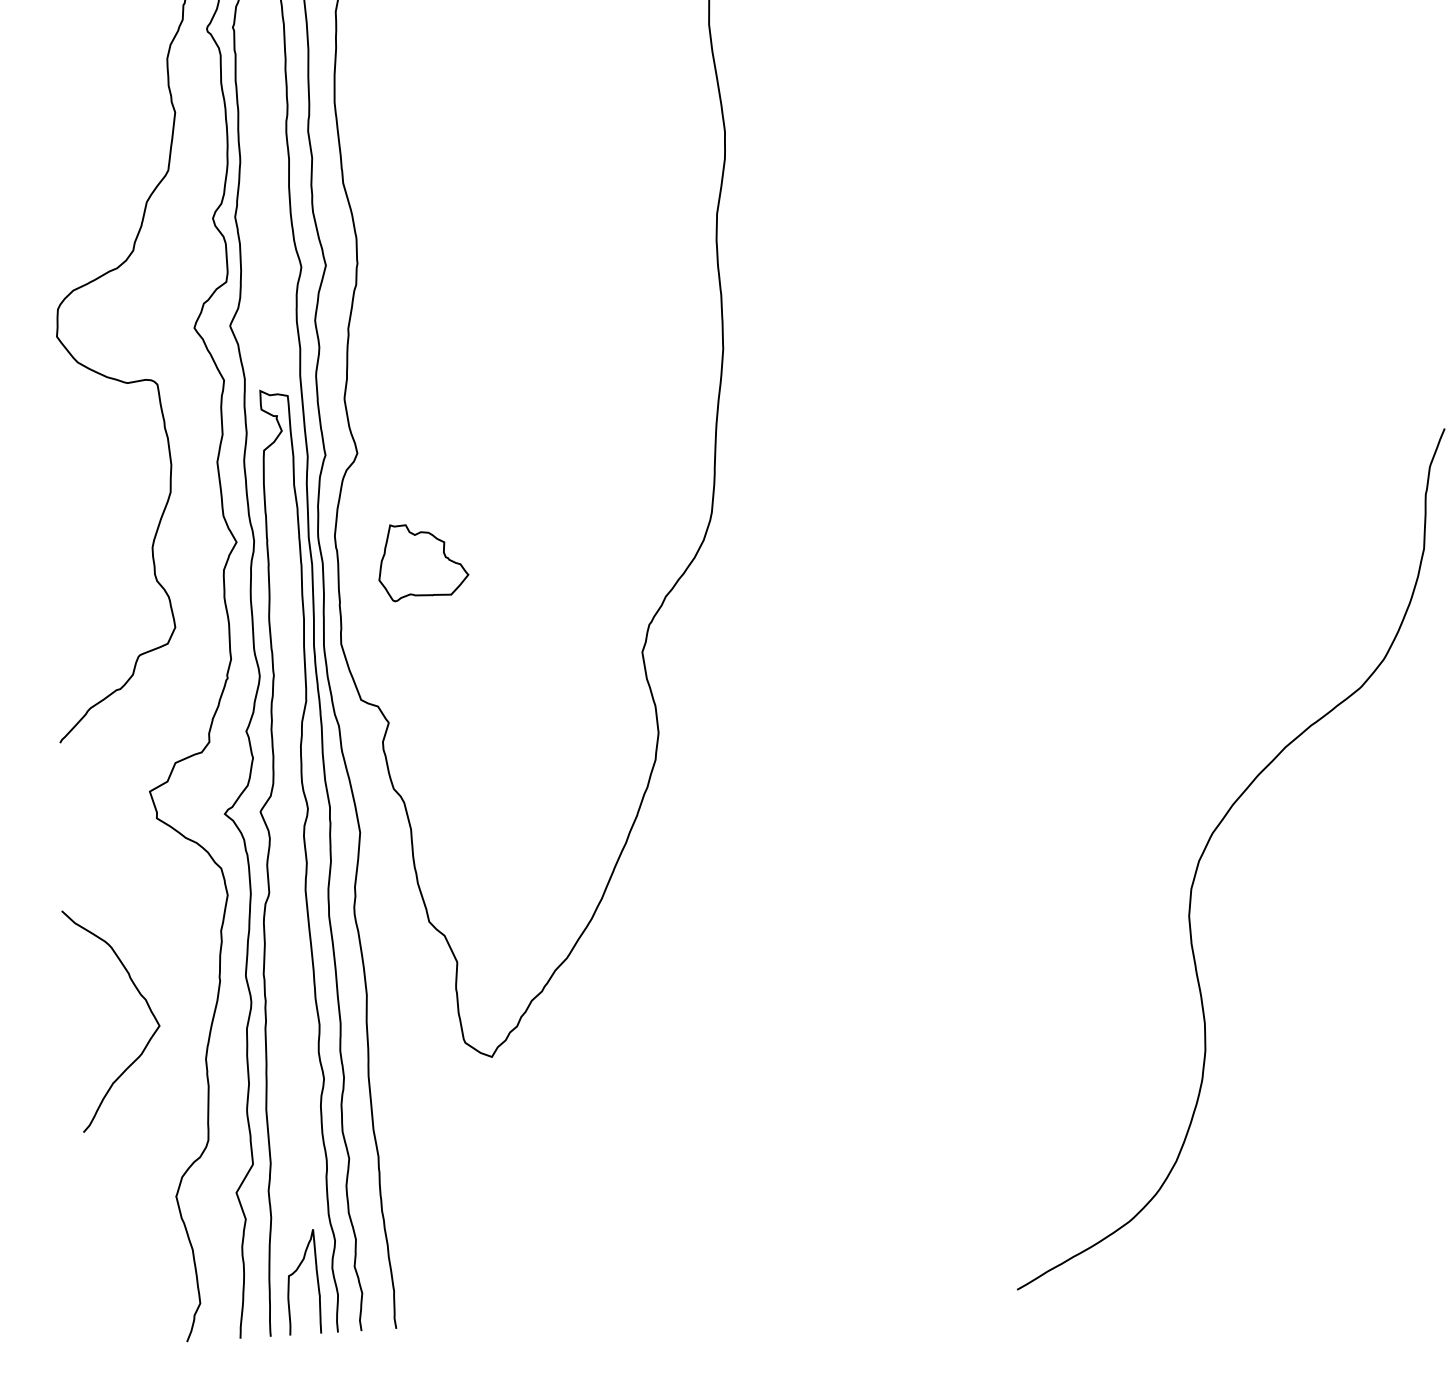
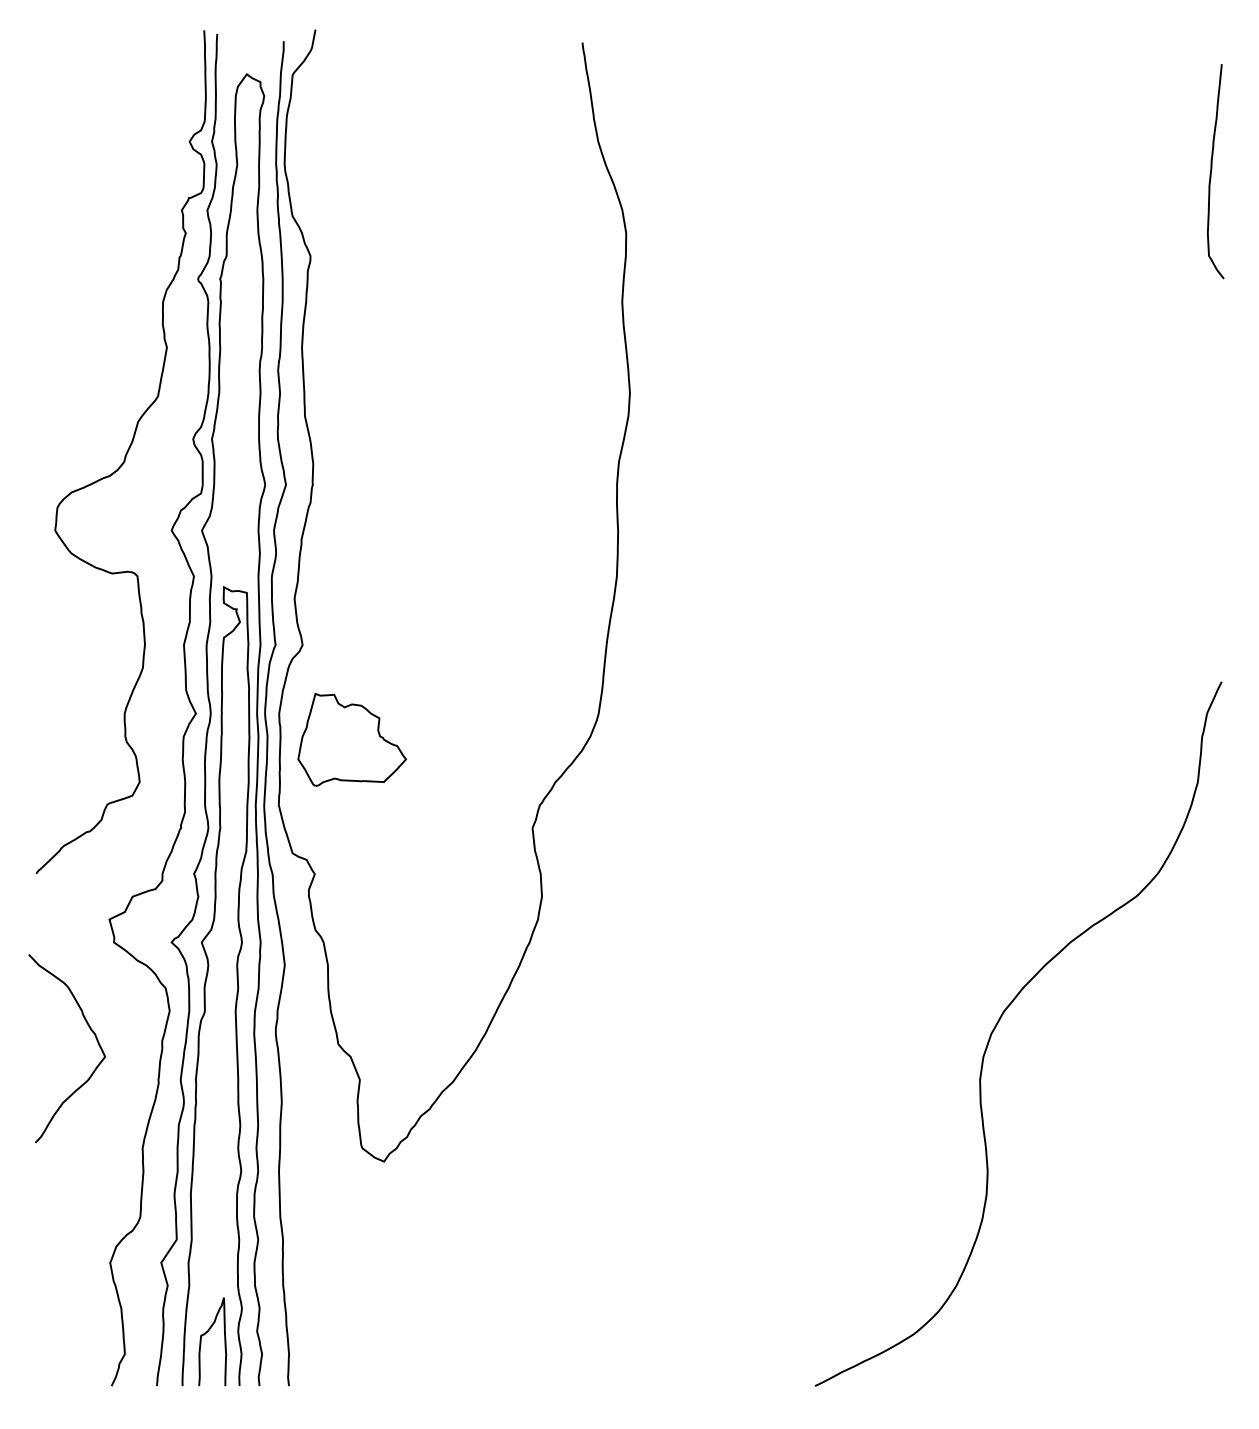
part: (422, 561) -> (351, 739), size x1.43
curve: (140, 995) -> (90, 1030), moved

